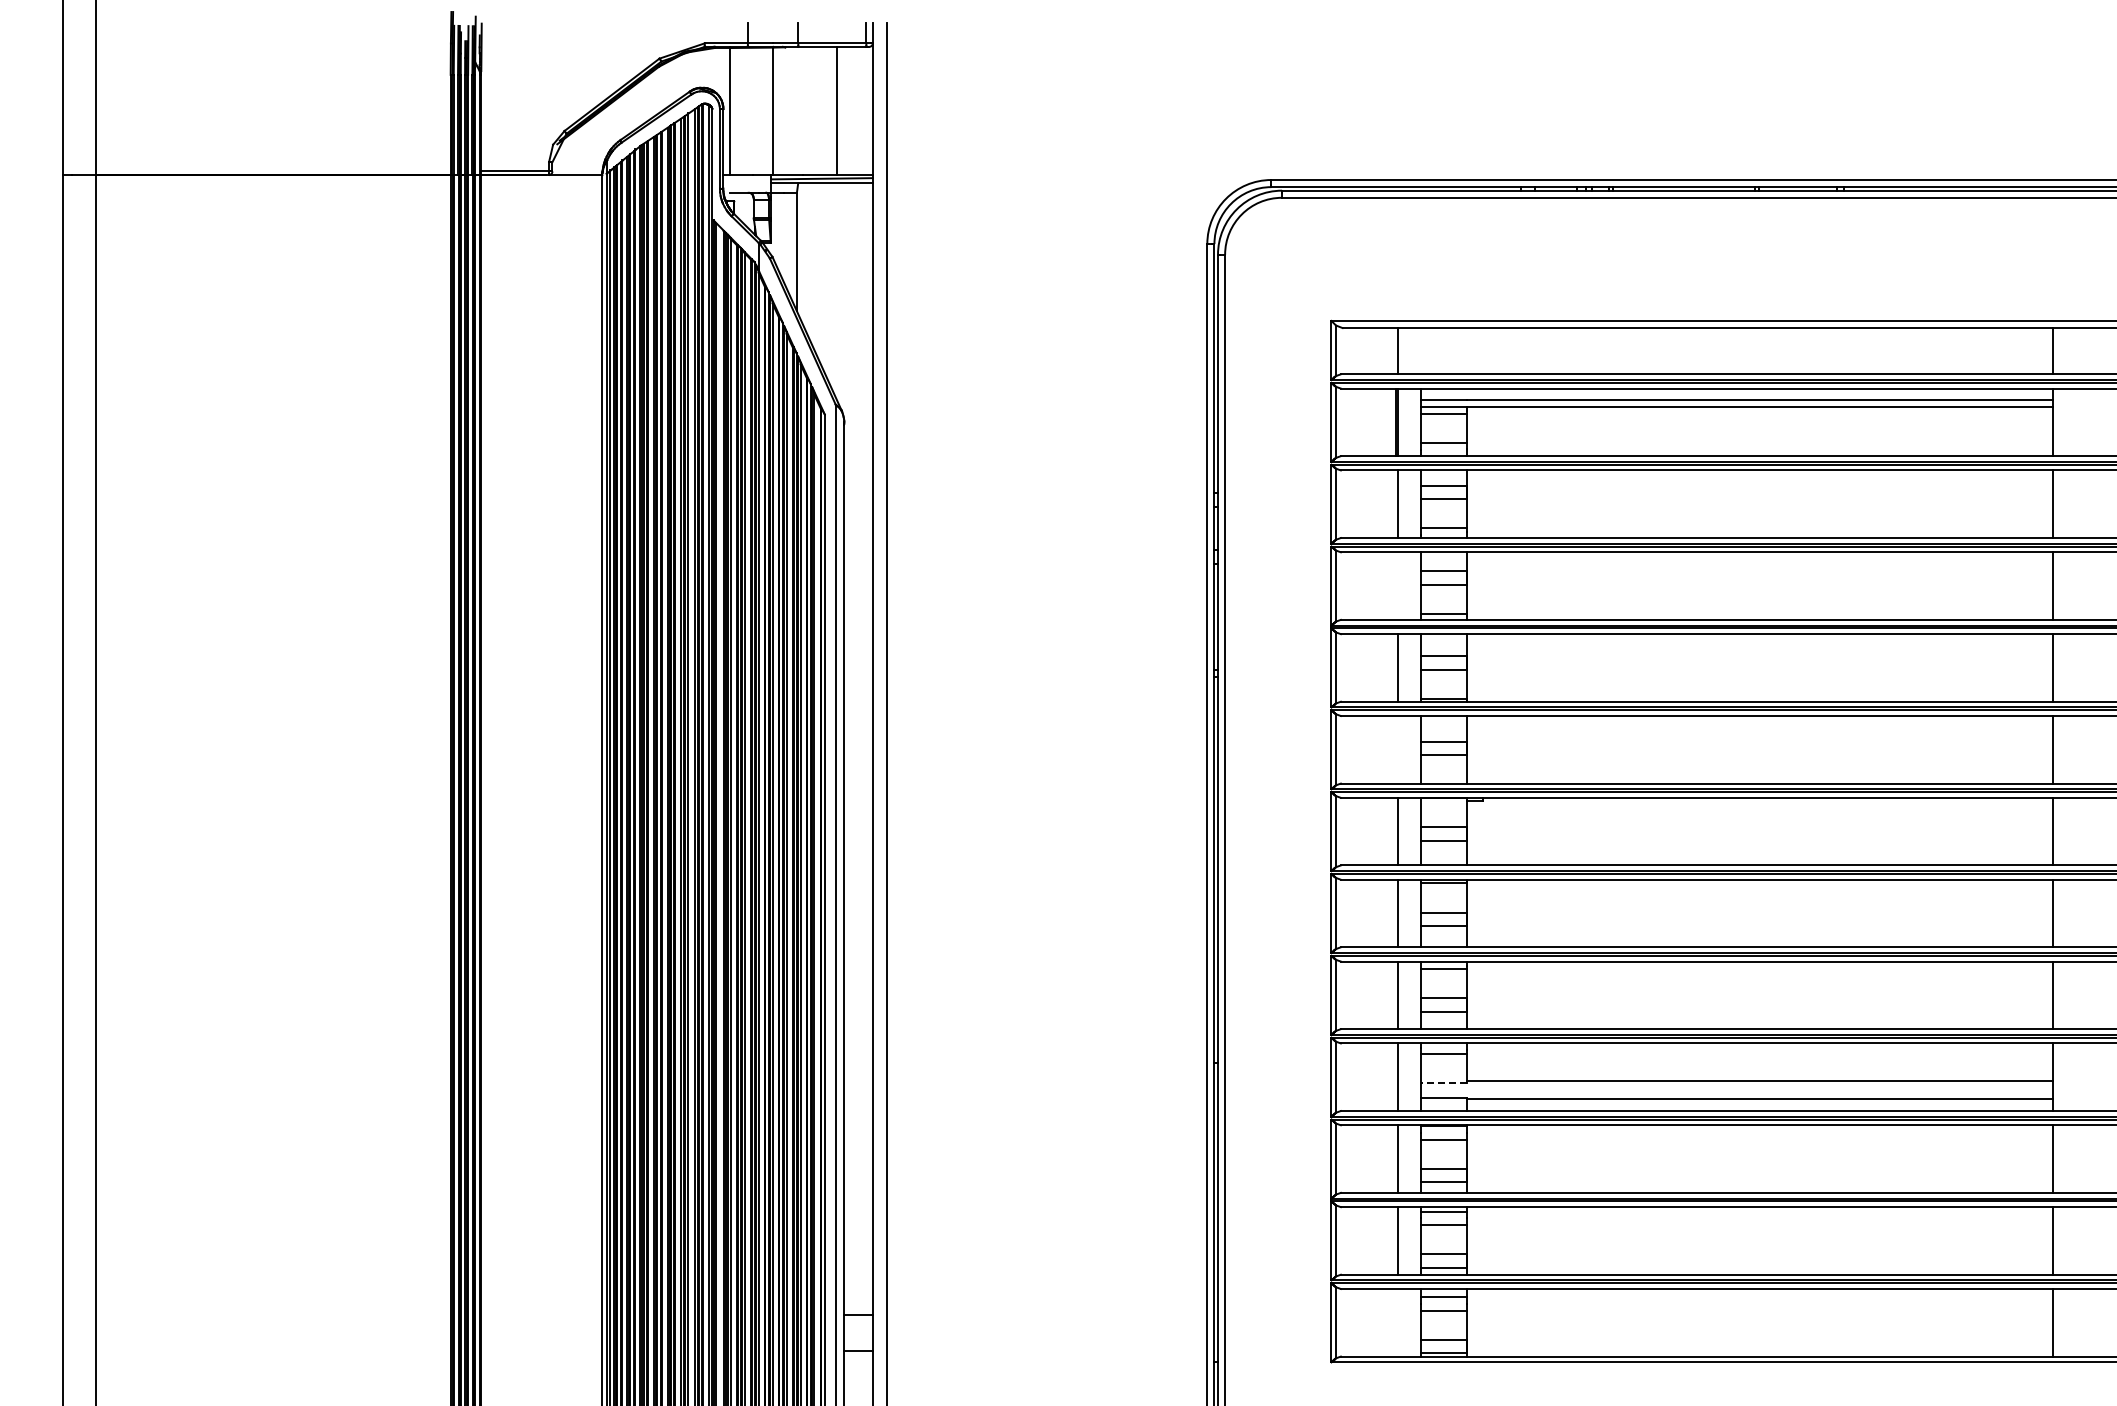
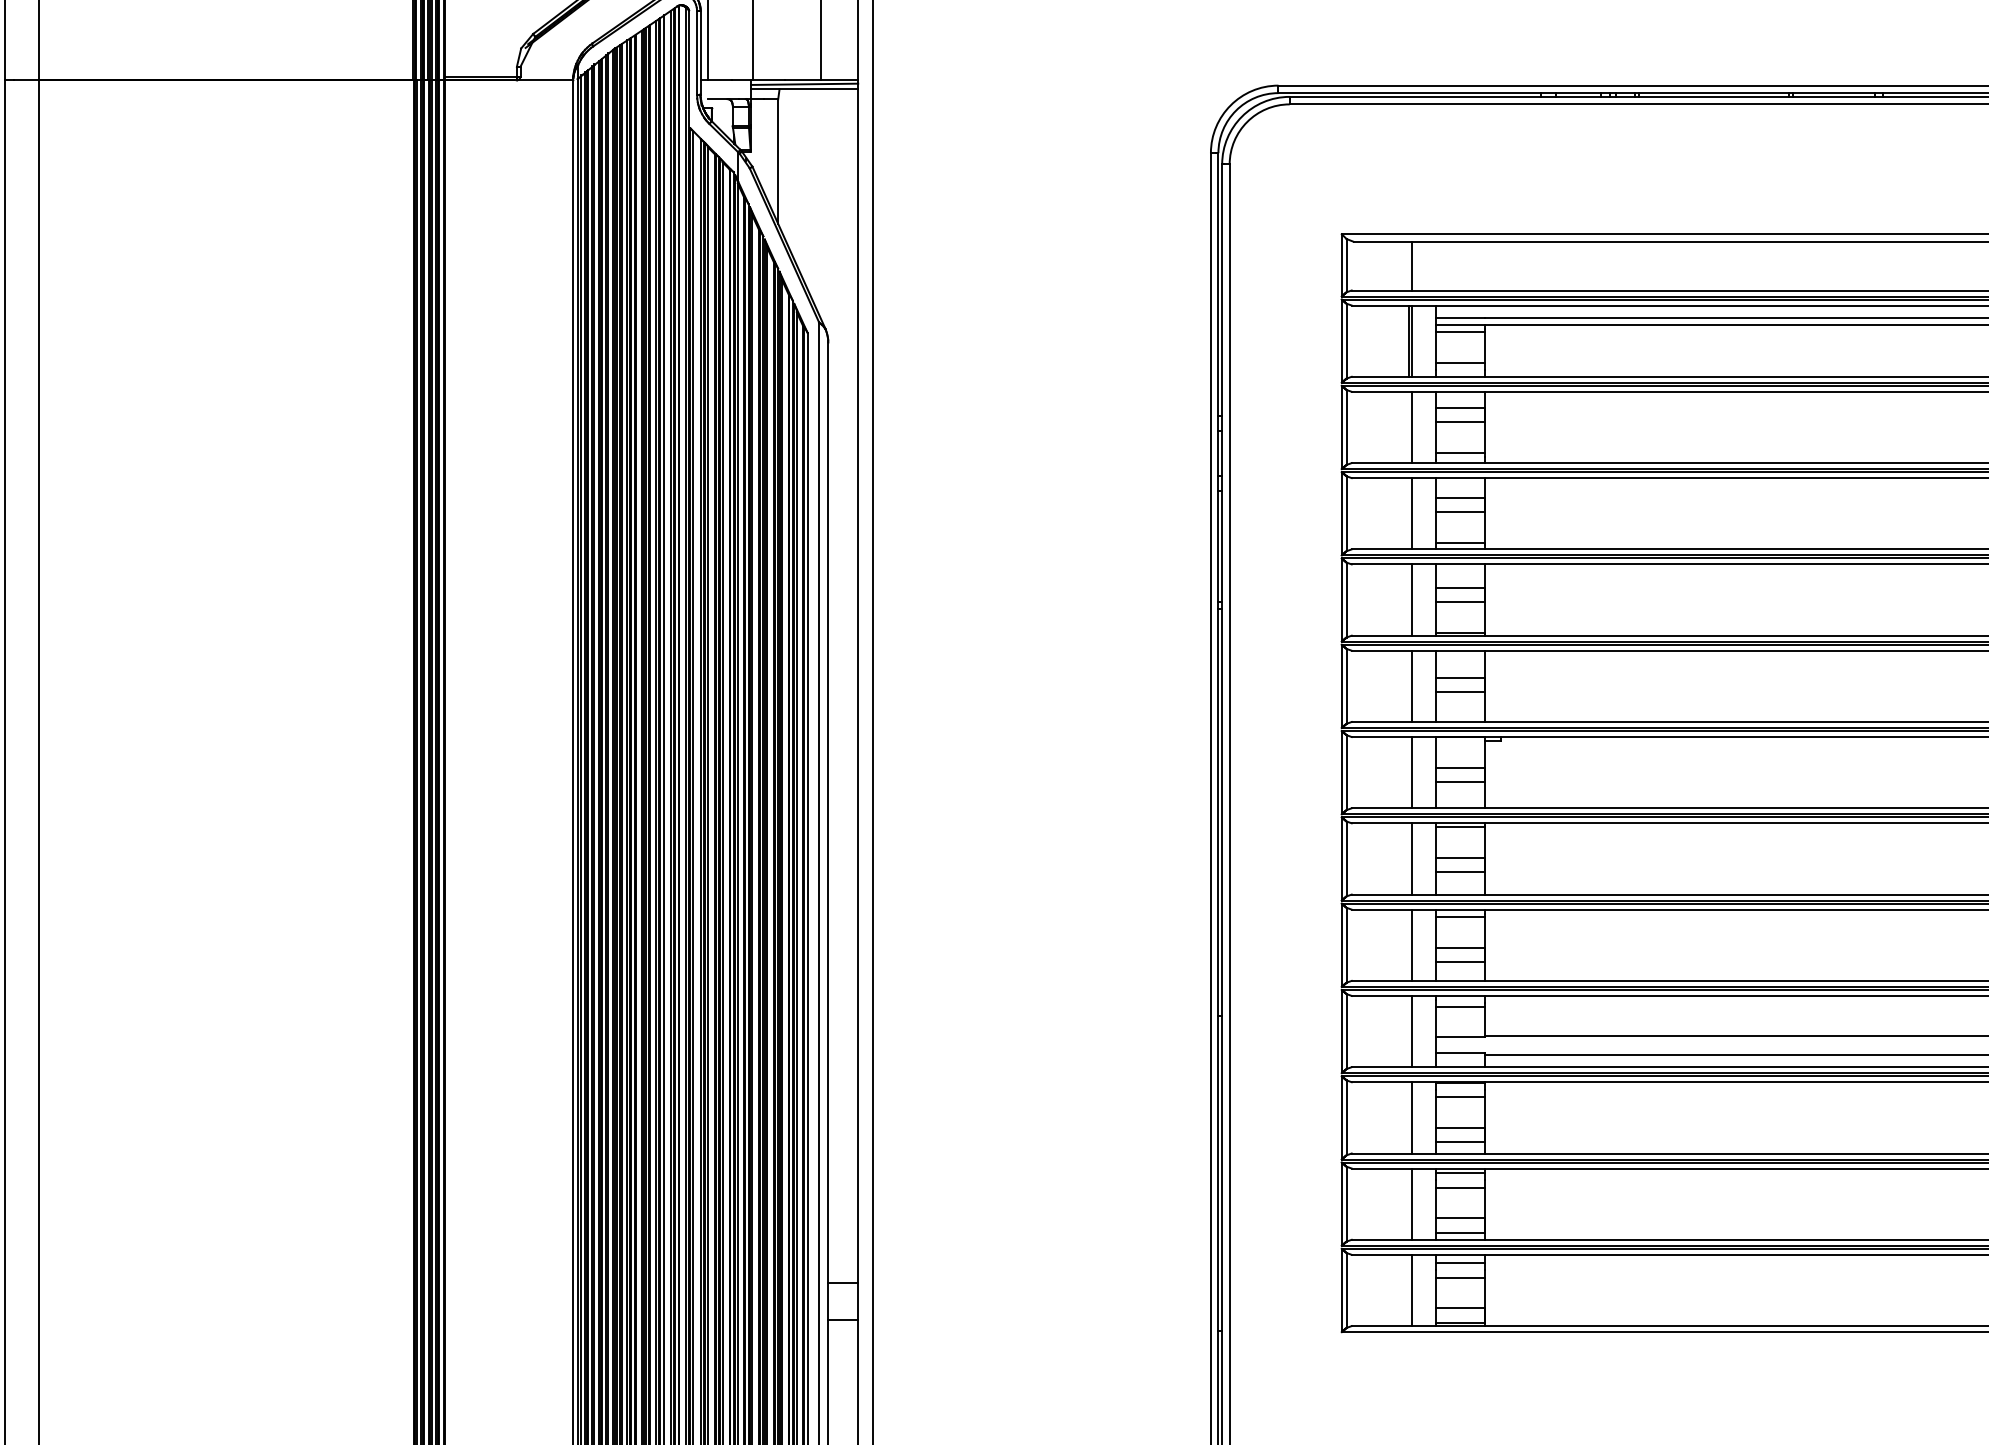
line: (1398, 585) -> (1412, 513), added
line: (1398, 749) -> (1412, 686), added
line: (1443, 1082) -> (1459, 1037), dashed -> solid
line: (1398, 1322) -> (1412, 1290), added

